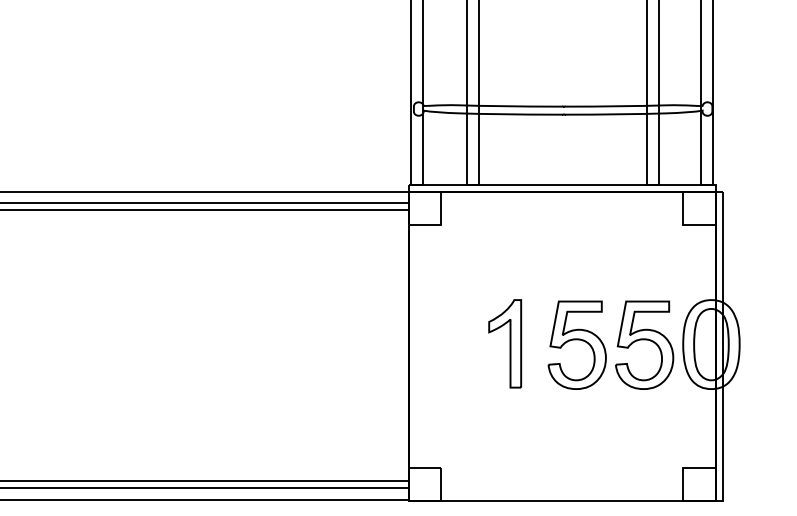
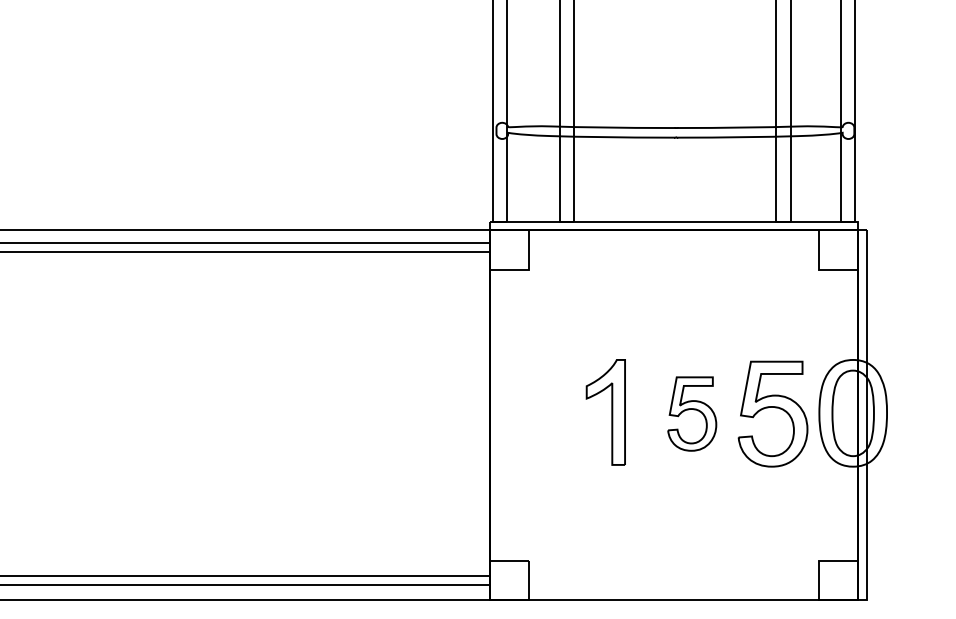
part: (576, 344) -> (691, 413), size x0.7

